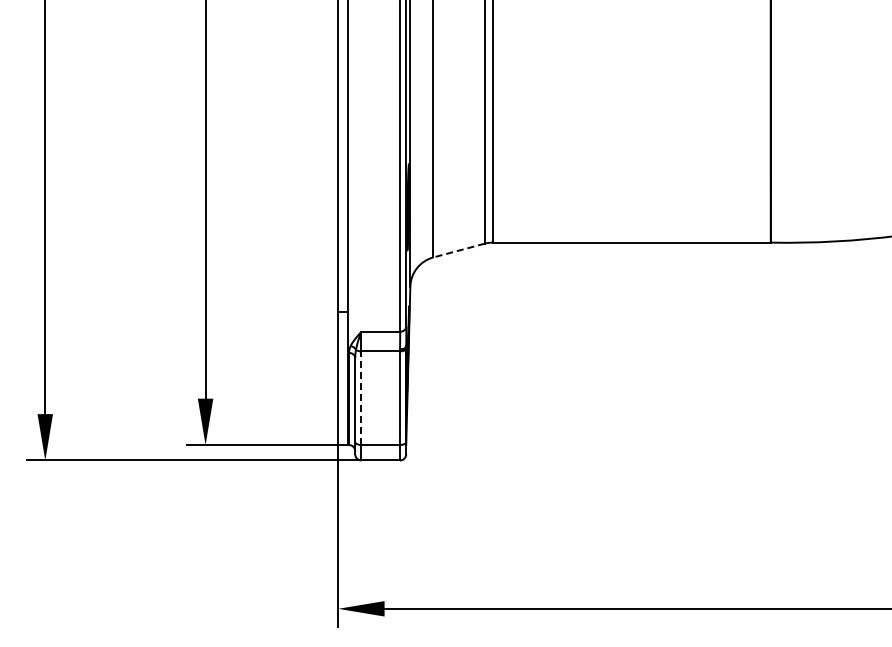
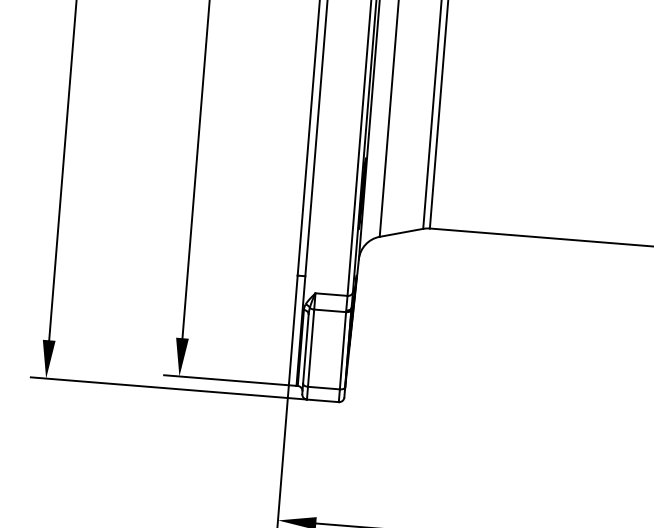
line: (459, 250) -> (401, 232), dashed -> solid
line: (361, 398) -> (311, 348), dashed -> solid

